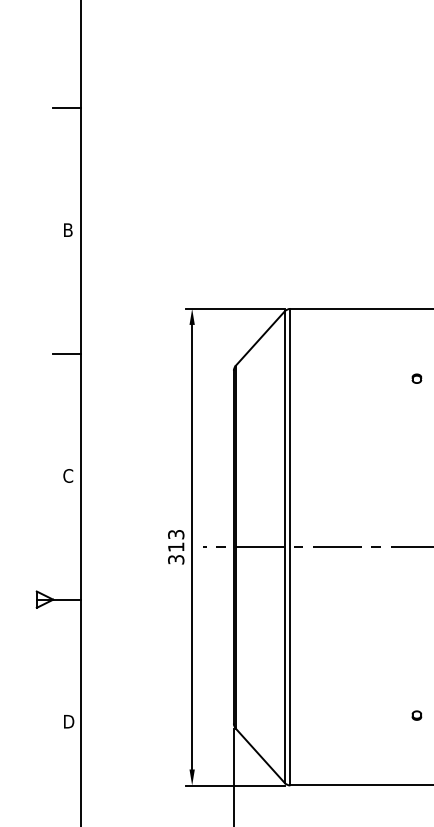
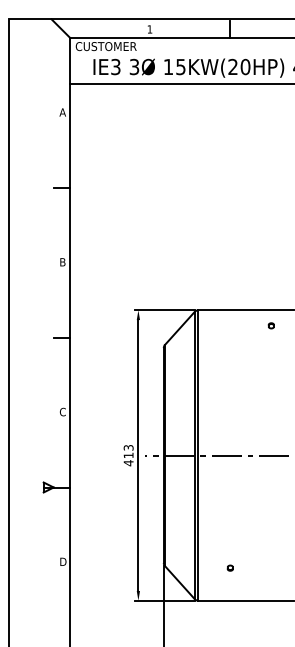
part: (415, 378) -> (270, 325), moved
text: (175, 560) -> (128, 463), 313 -> 413
part: (415, 714) -> (229, 567), moved

